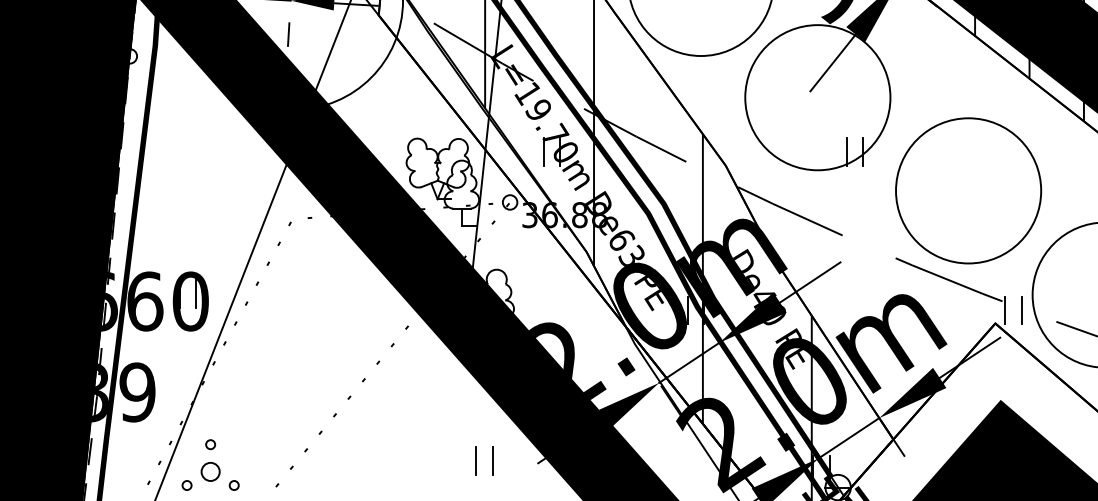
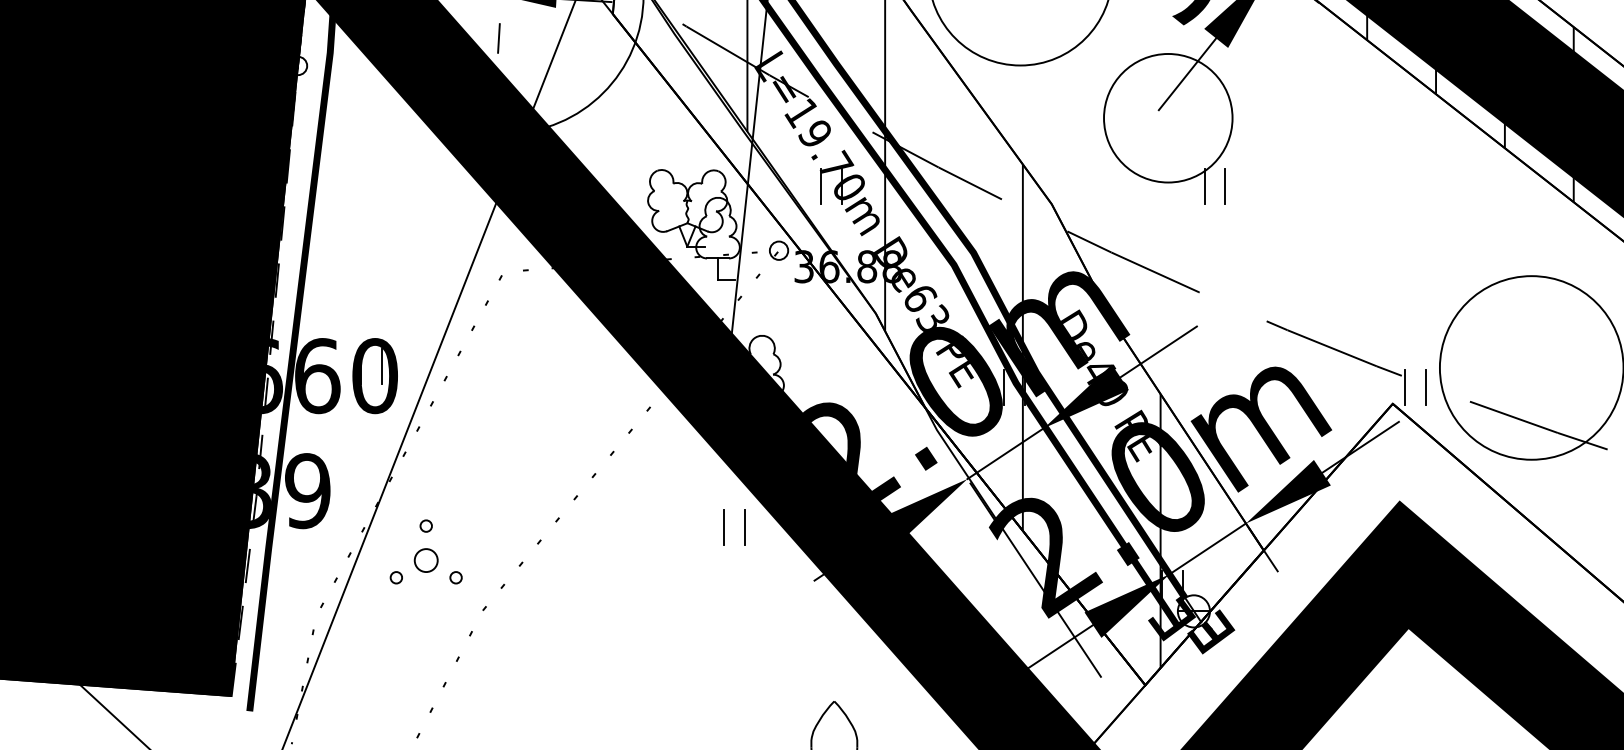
circle: (818, 97) -> (1168, 118), size x0.7
circle: (968, 190) -> (1358, 235), removed
part: (476, 460) -> (724, 527), moved
part: (210, 464) -> (425, 551), moved

